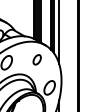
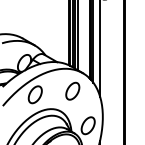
part: (36, 59) -> (72, 90), size x1.43

